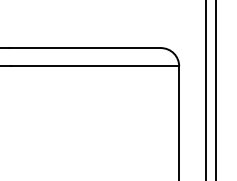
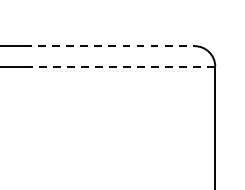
line: (85, 48) -> (109, 46), solid -> dashed
line: (94, 66) -> (119, 66), solid -> dashed

